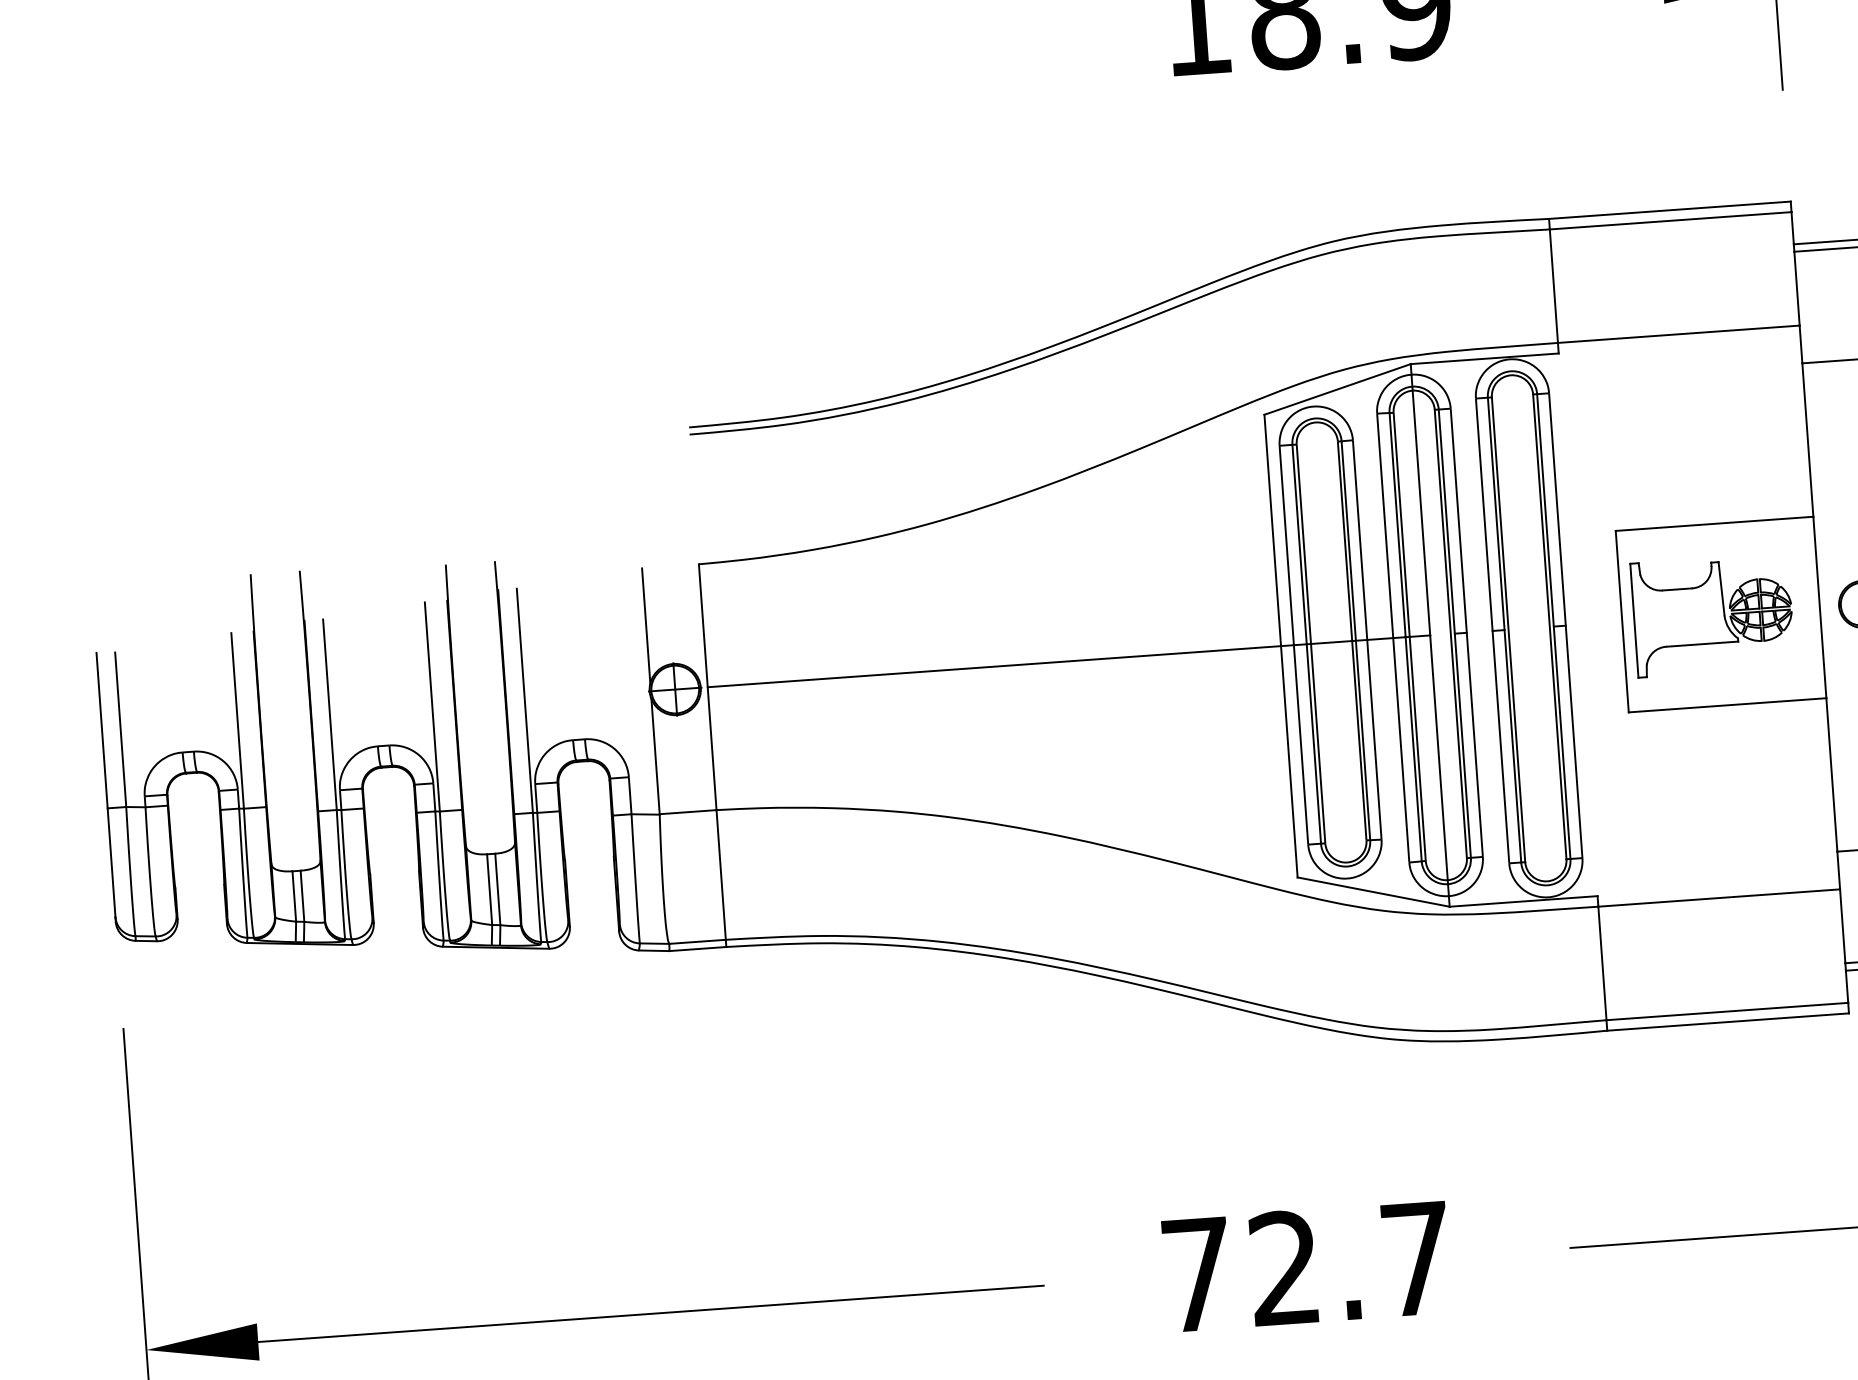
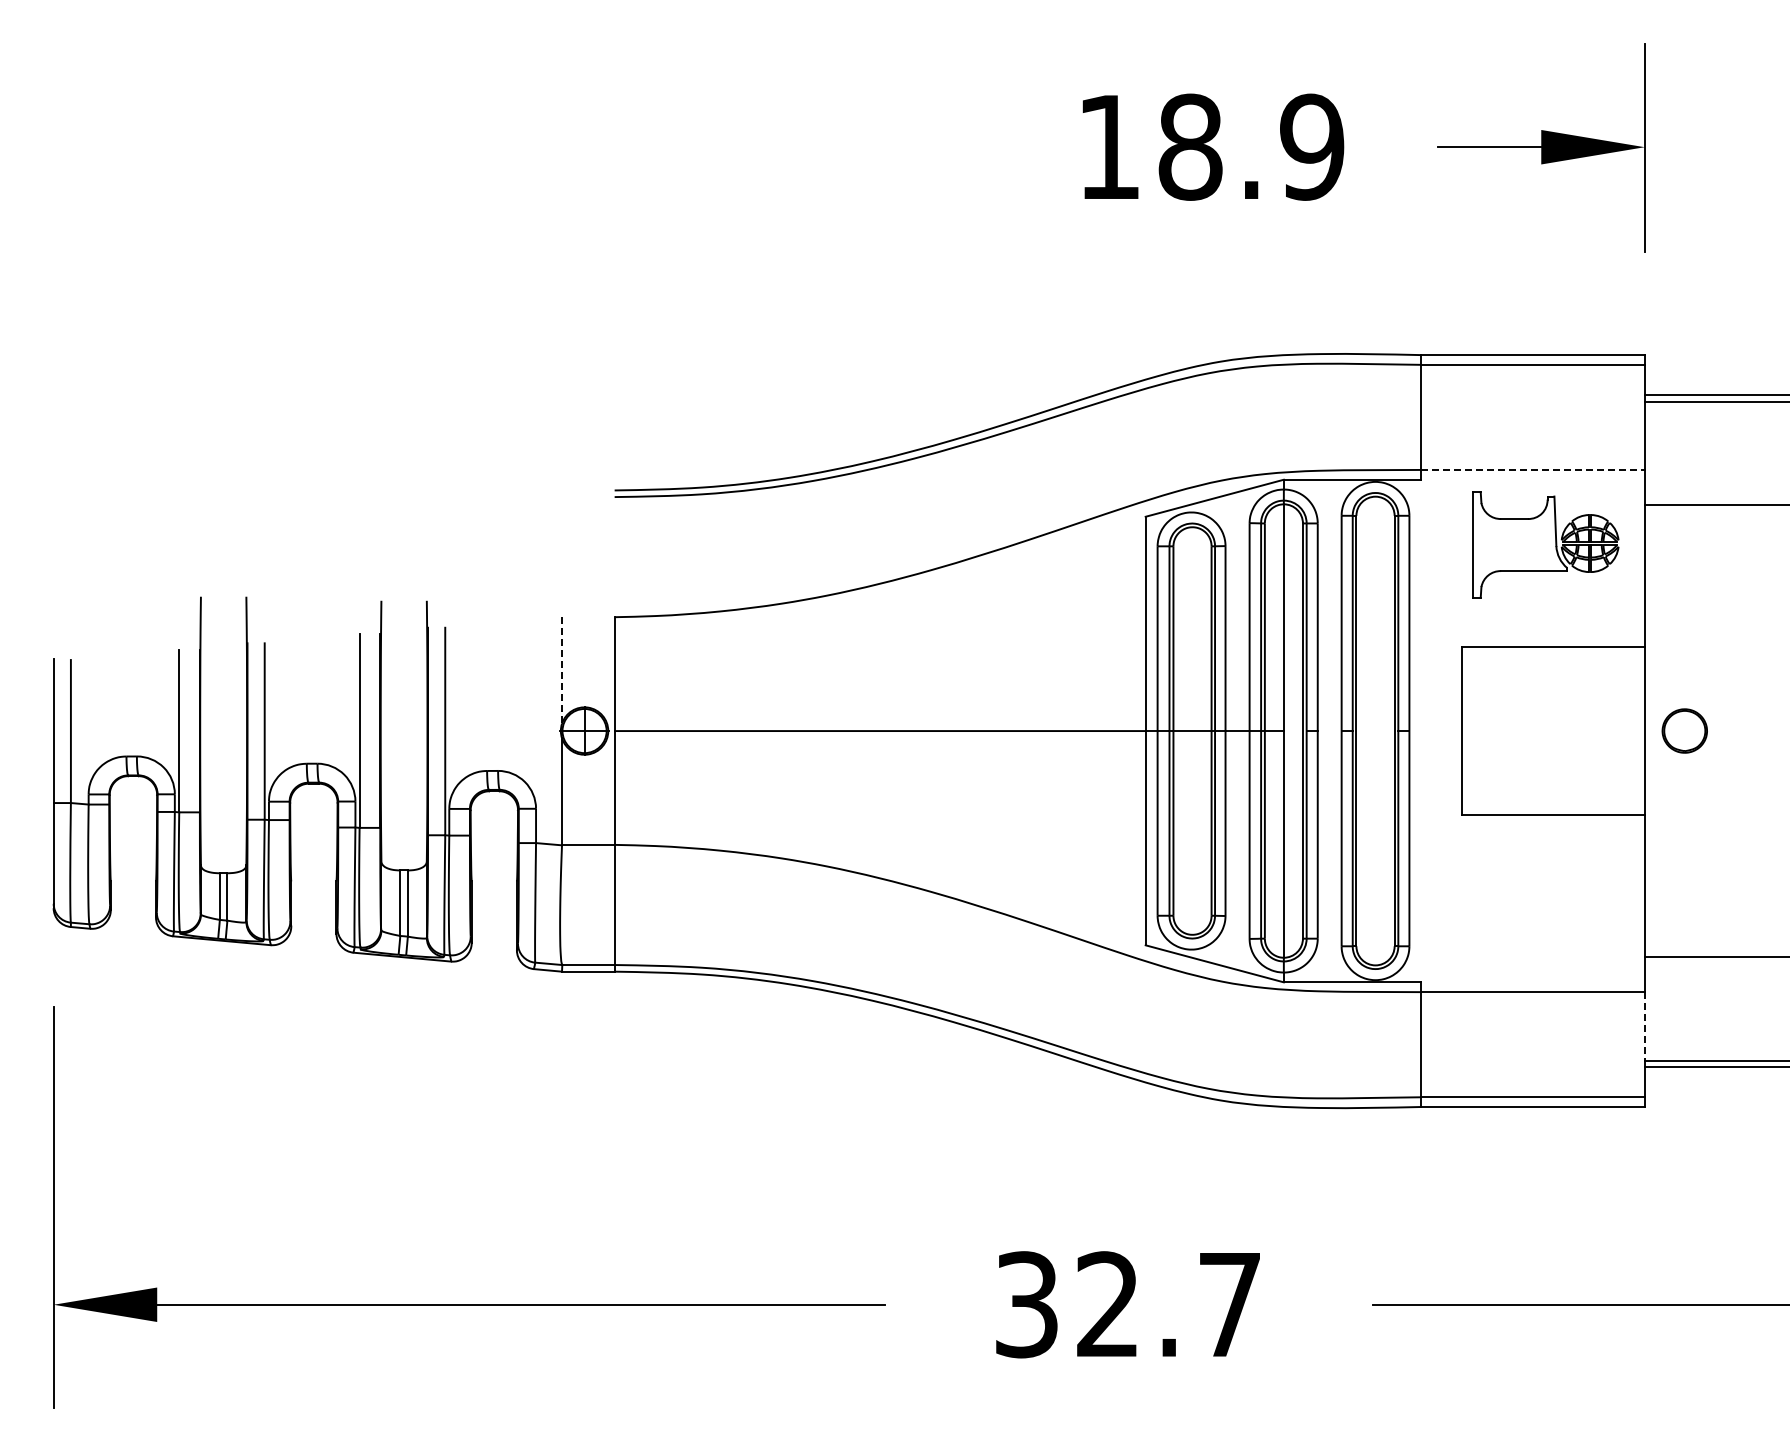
line: (1678, 333) -> (1532, 469), solid -> dashed
part: (1712, 614) -> (1545, 544), moved
line: (646, 626) -> (562, 671), solid -> dashed
line: (1842, 926) -> (1644, 1026), solid -> dashed
text: (1196, 1274) -> (1026, 1304), 72.7 -> 32.7

